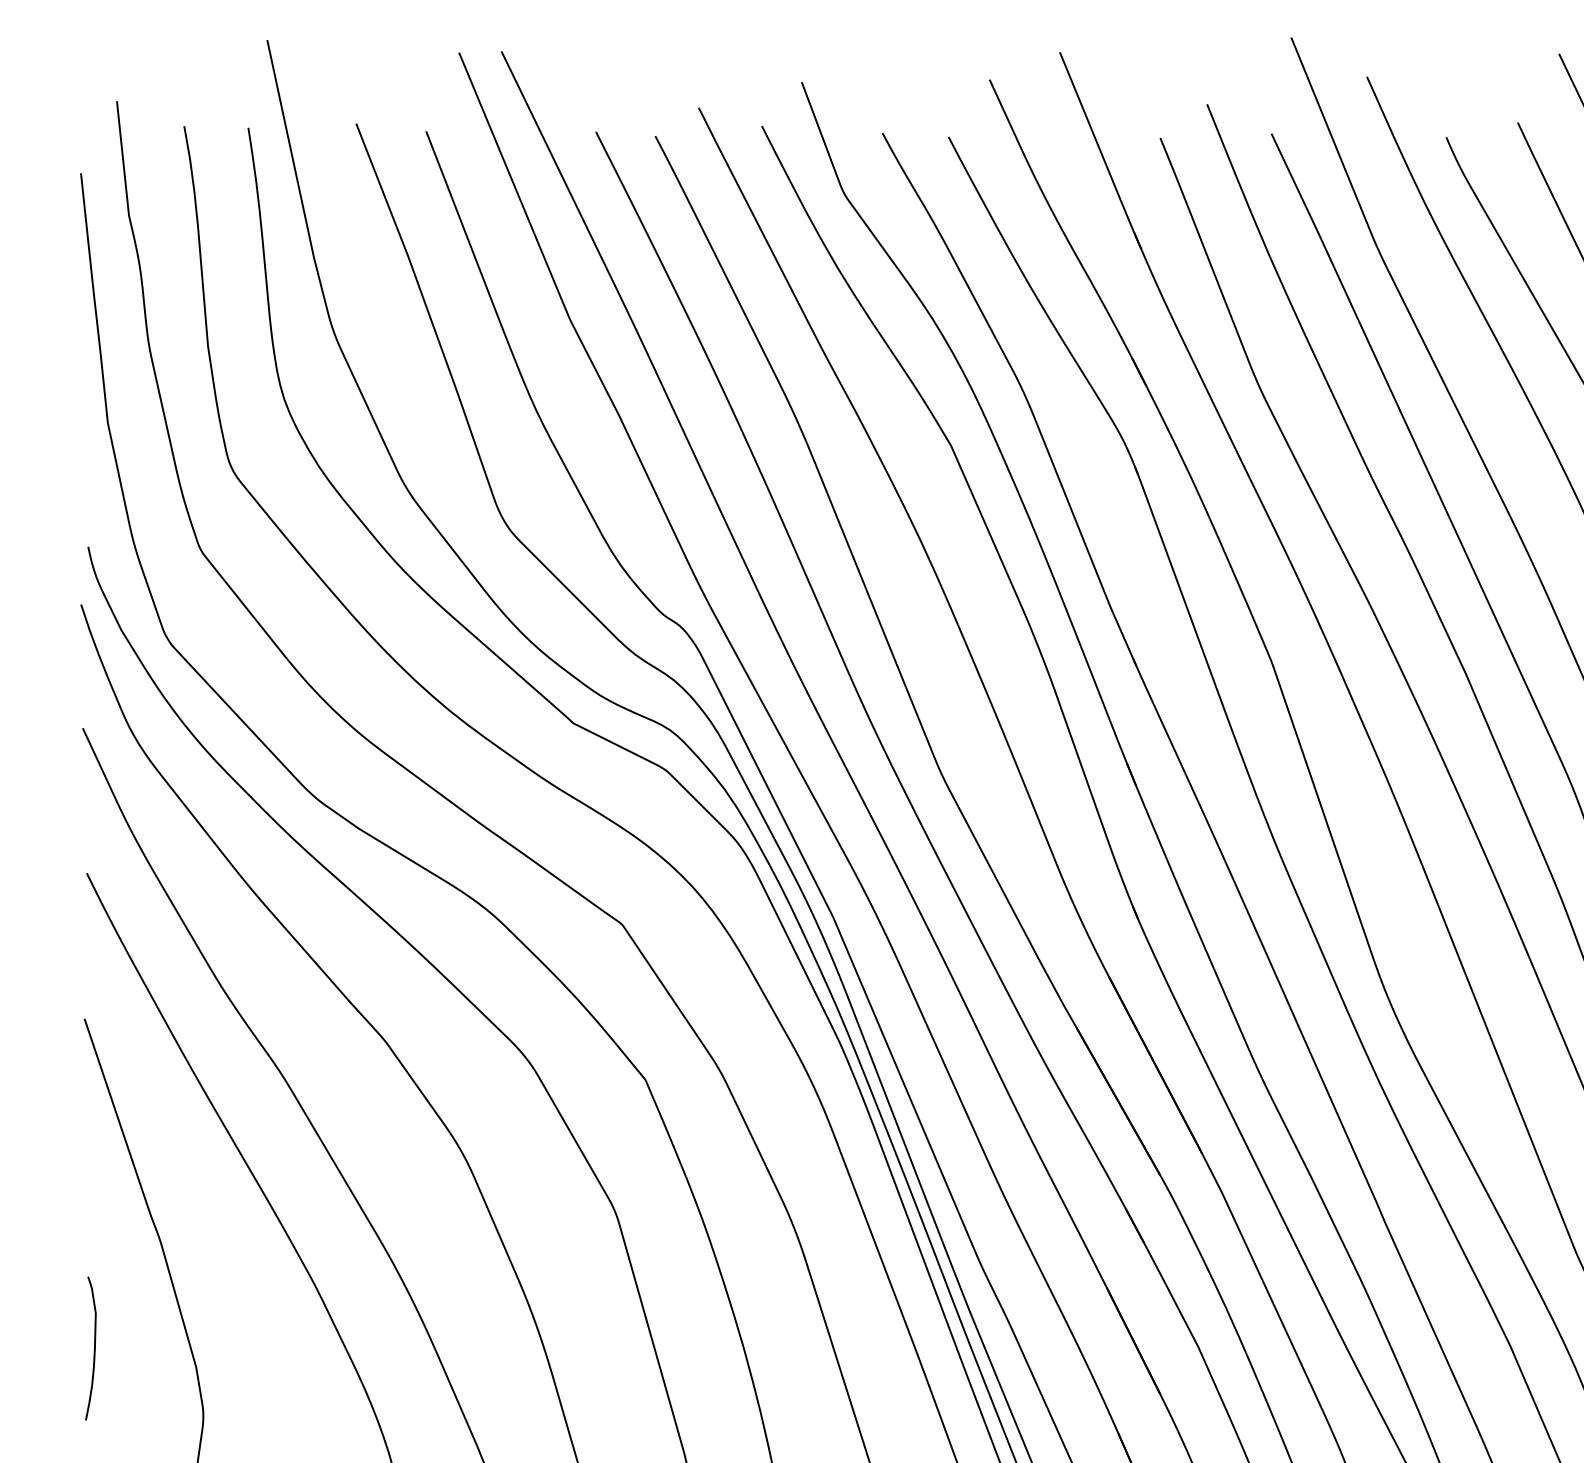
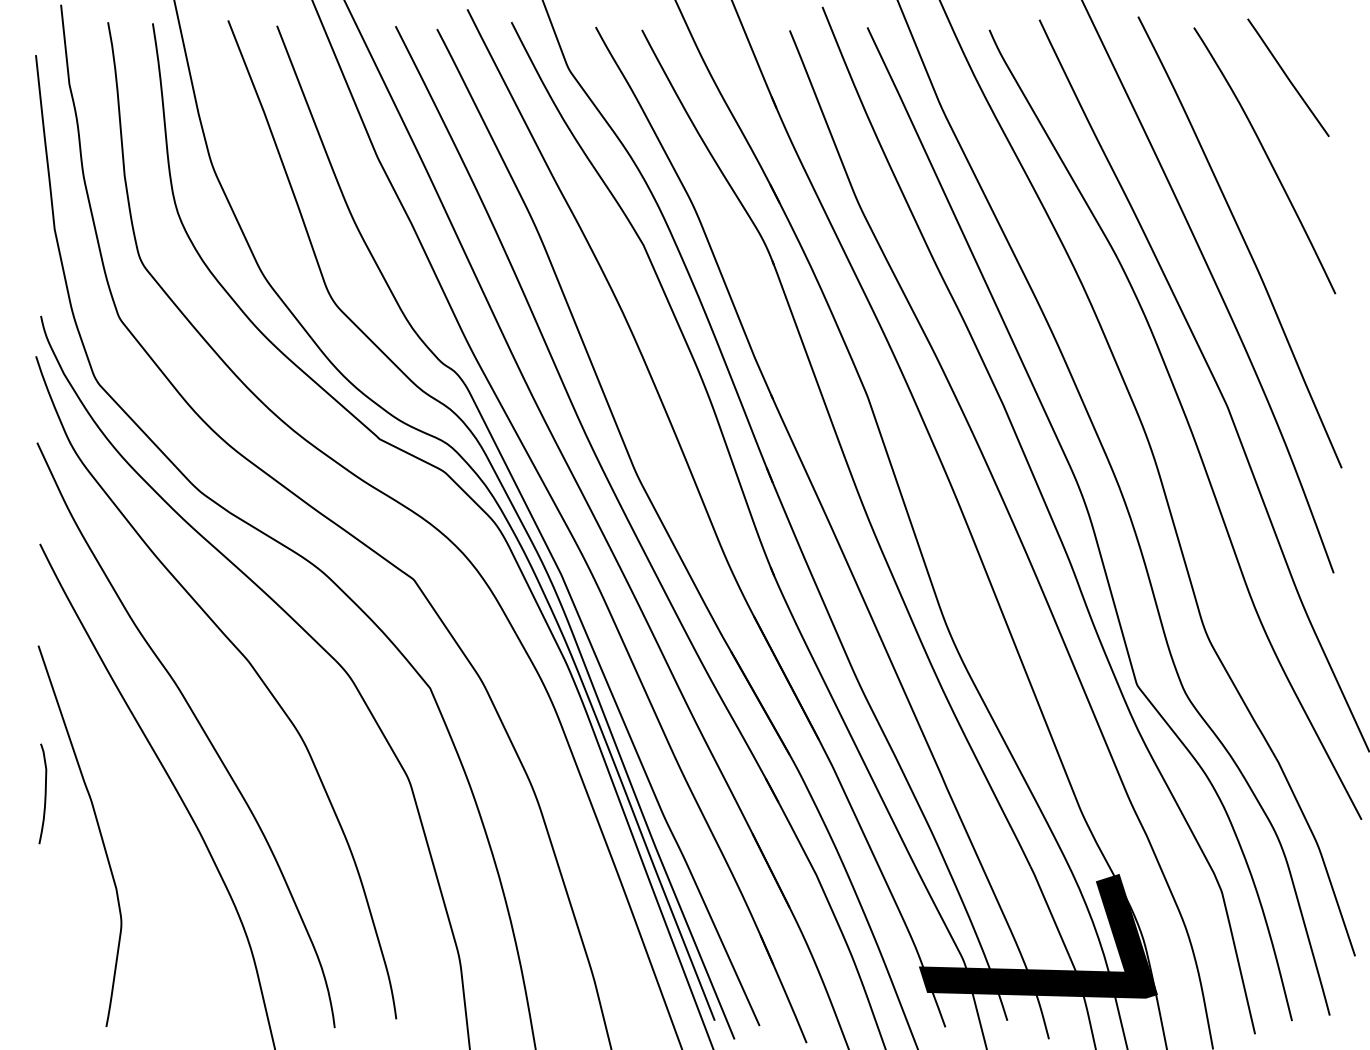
curve: (93, 1347) -> (44, 793), moved

